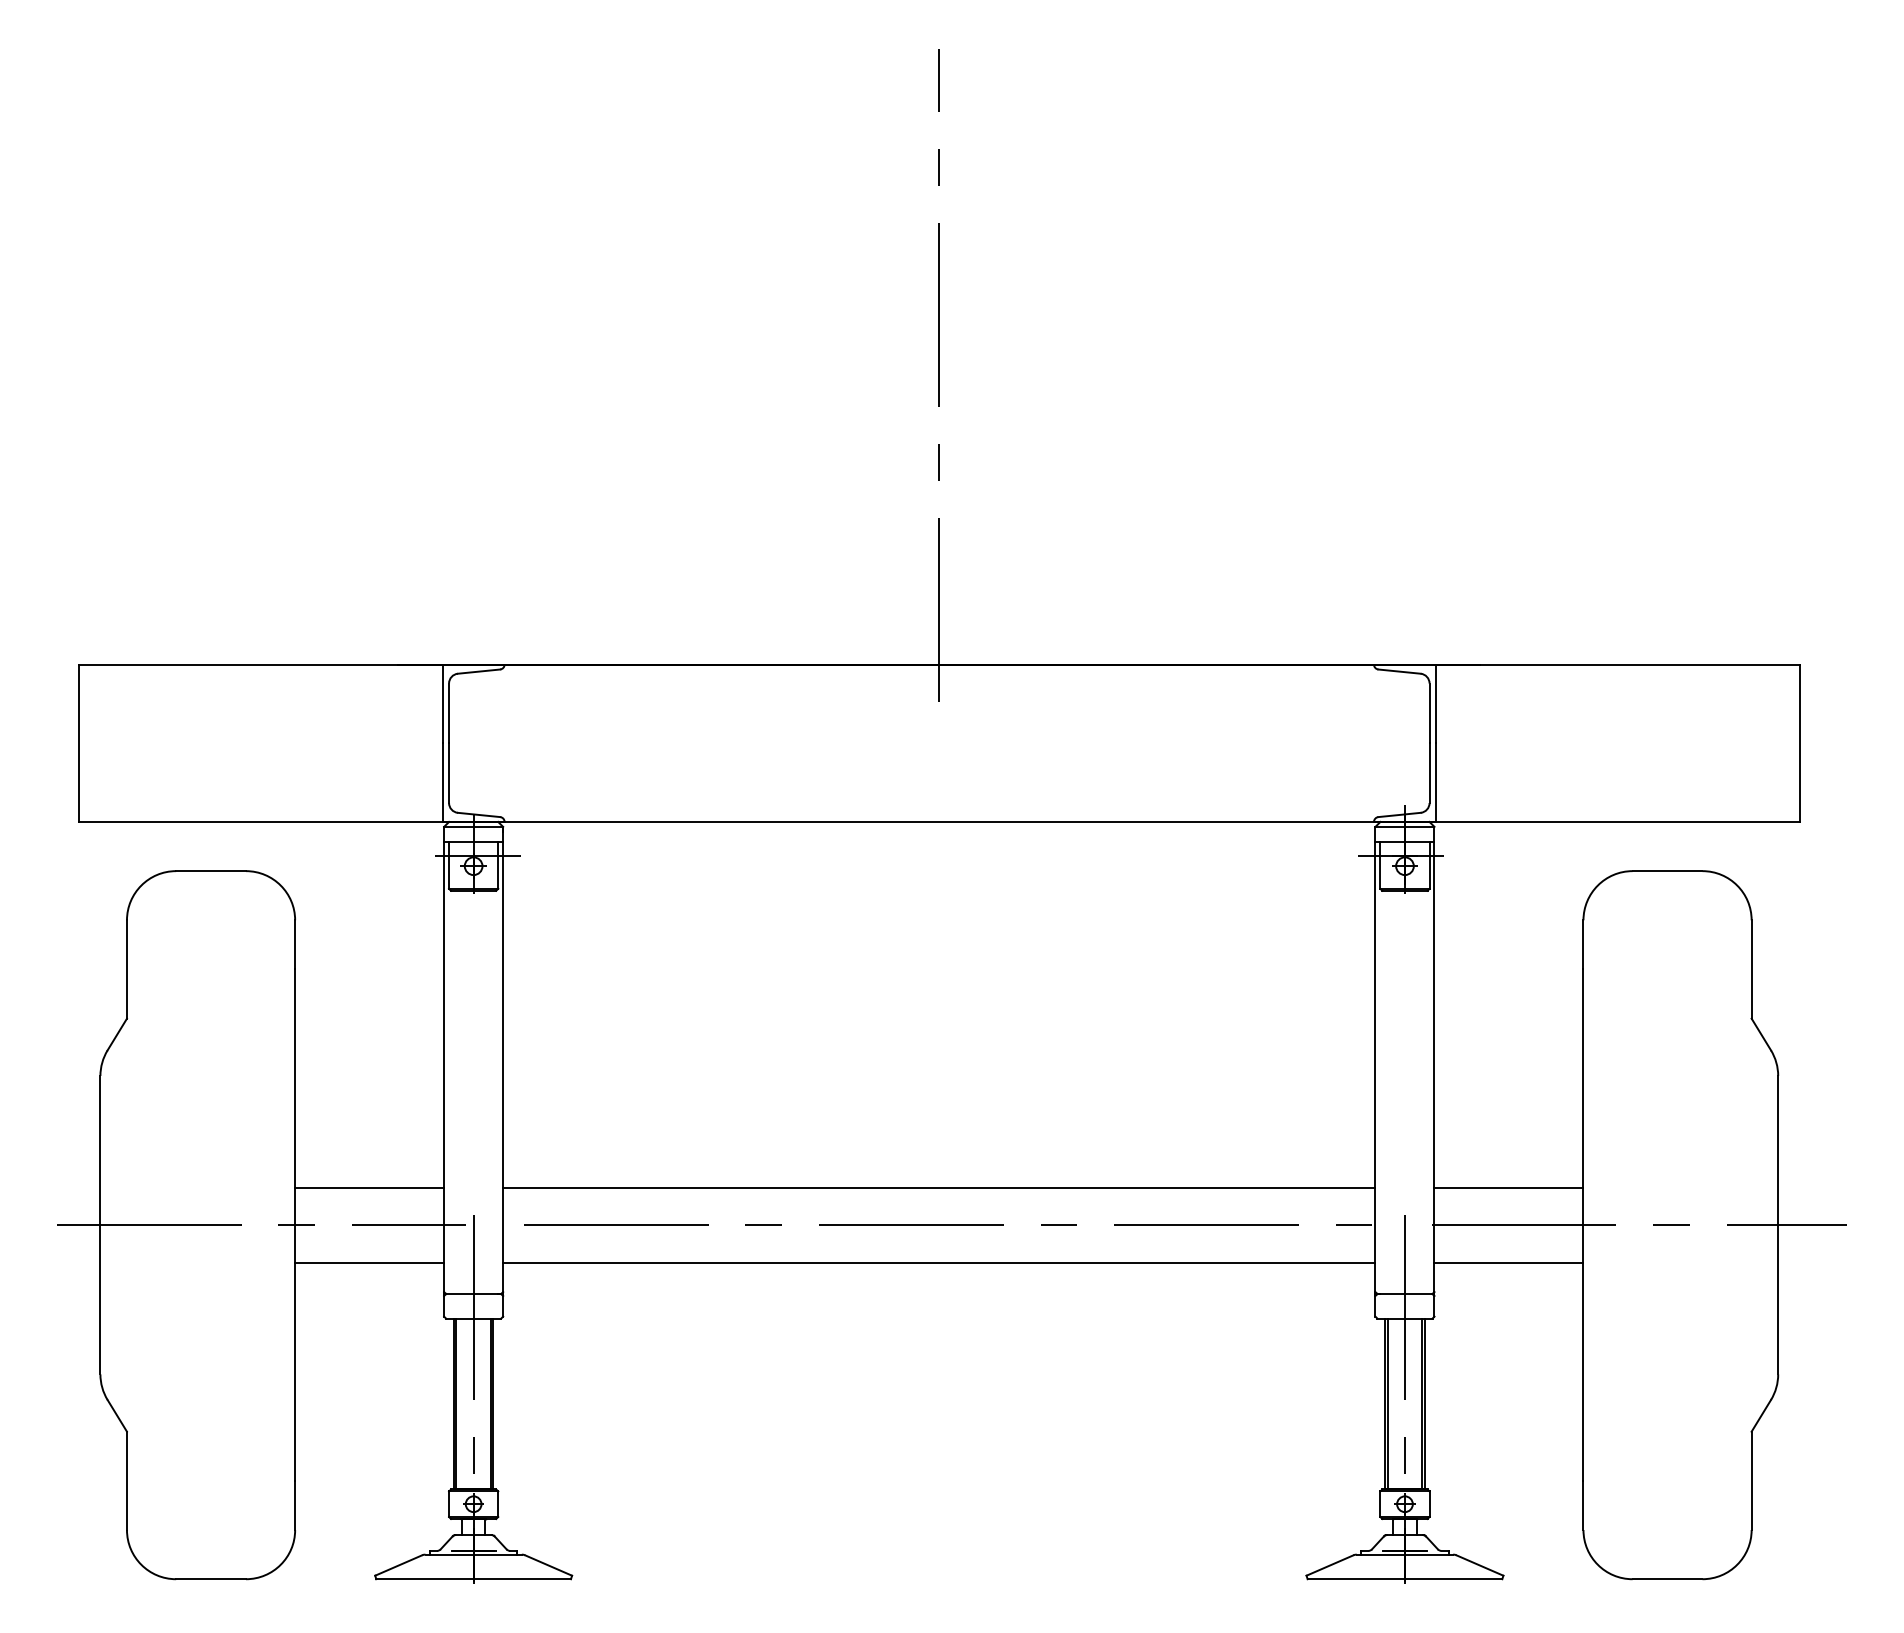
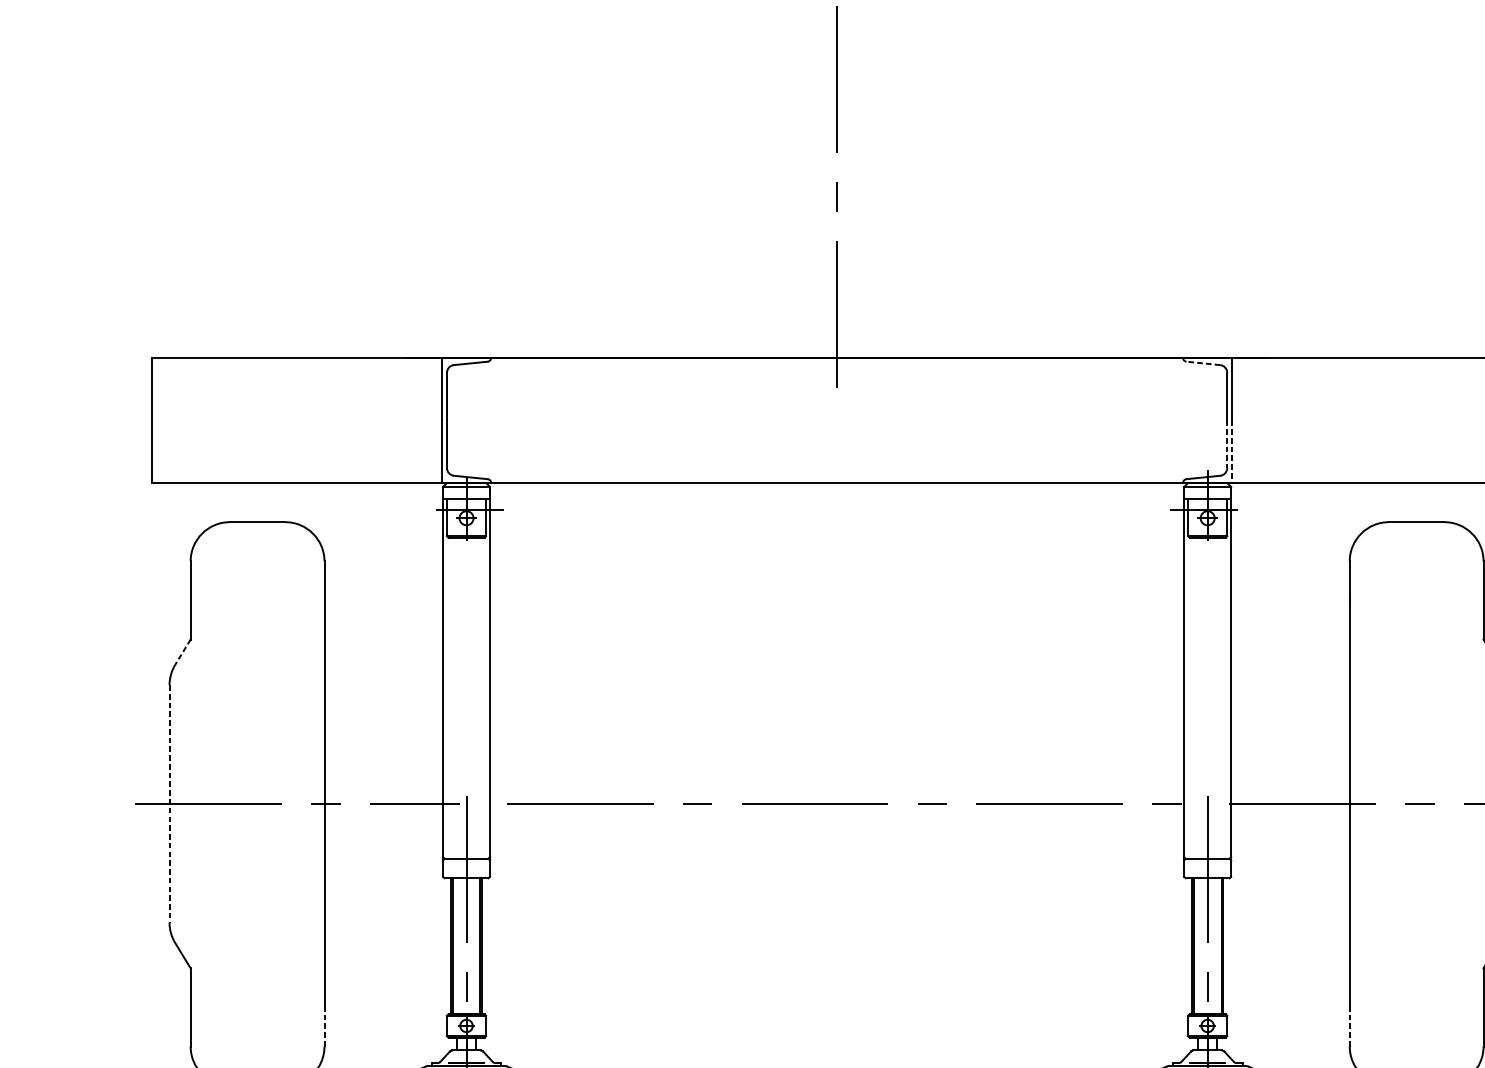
line: (1399, 671) -> (1203, 363), solid -> dashed
line: (1429, 773) -> (1227, 444), solid -> dashed
line: (1435, 783) -> (1231, 452), solid -> dashed
line: (117, 1034) -> (183, 652), solid -> dashed
line: (369, 1187) -> (383, 773), removed
line: (939, 1187) -> (837, 773), removed
line: (1508, 1187) -> (1290, 773), removed
line: (100, 1225) -> (169, 804), solid -> dashed
line: (369, 1262) -> (383, 833), removed
line: (939, 1262) -> (837, 833), removed
line: (1508, 1262) -> (1290, 833), removed
line: (295, 1505) -> (324, 1027), solid -> dashed
line: (1583, 1505) -> (1349, 1027), solid -> dashed

